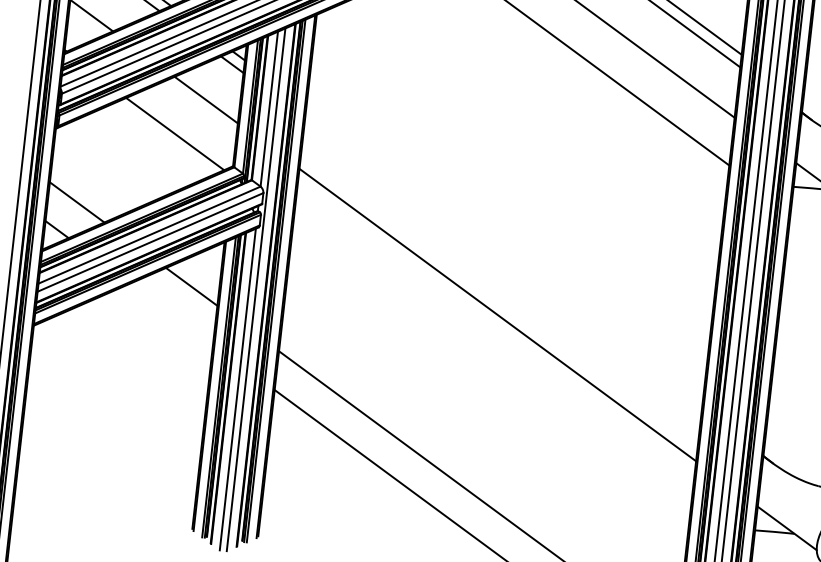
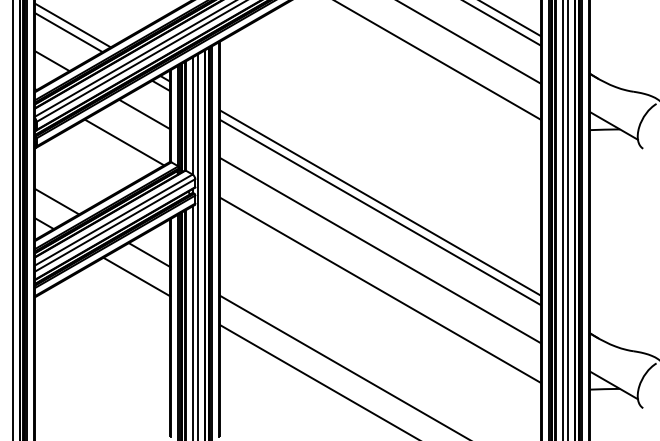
line: (505, 251) -> (380, 202), added
line: (503, 263) -> (380, 211), added
line: (171, 313) -> (136, 276), added
line: (492, 366) -> (380, 289), added

